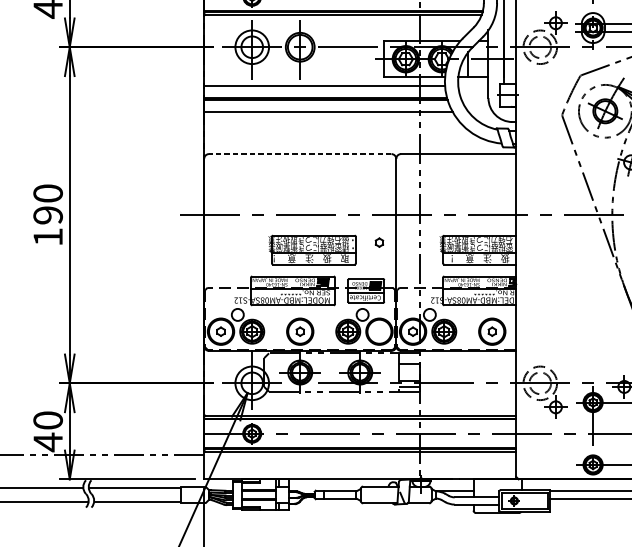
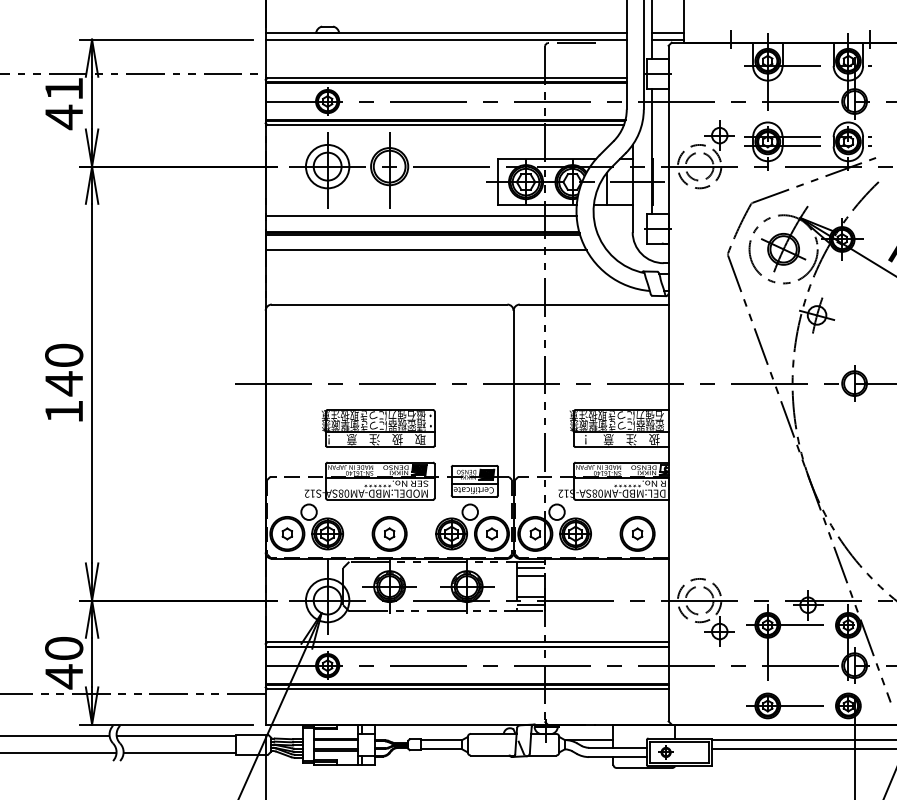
line: (300, 154) -> (389, 304), dashed -> solid
text: (48, 215) -> (64, 383), 190 -> 140
part: (379, 242) -> (491, 533), moved
part: (312, 250) -> (378, 428), moved
line: (409, 358) -> (530, 568), added

